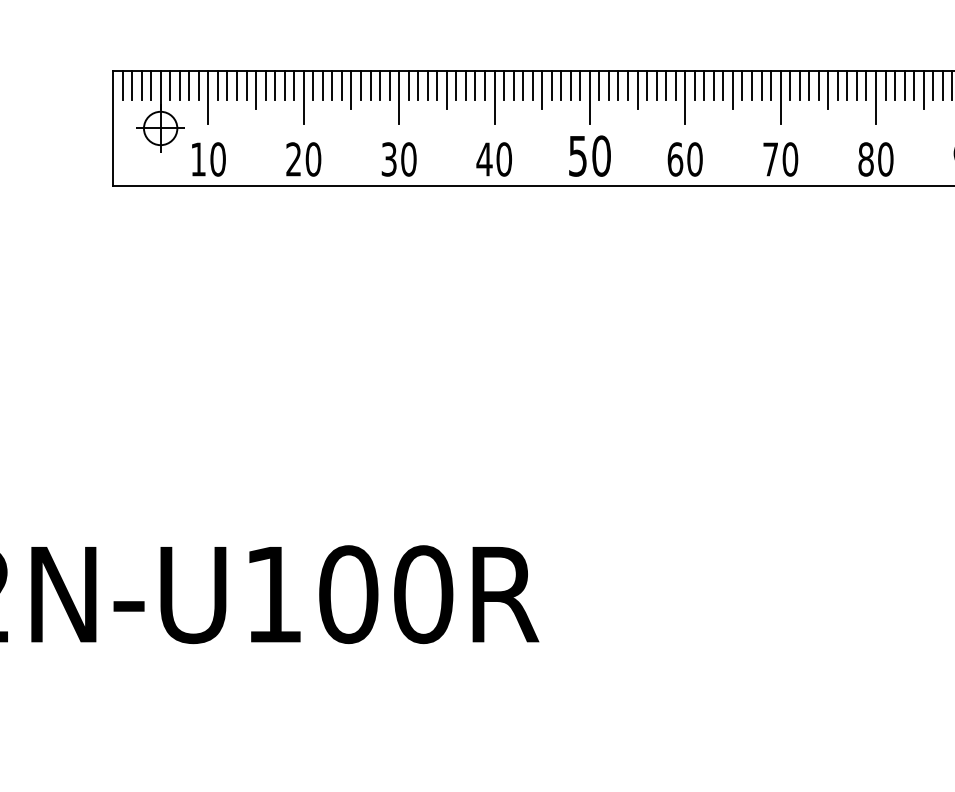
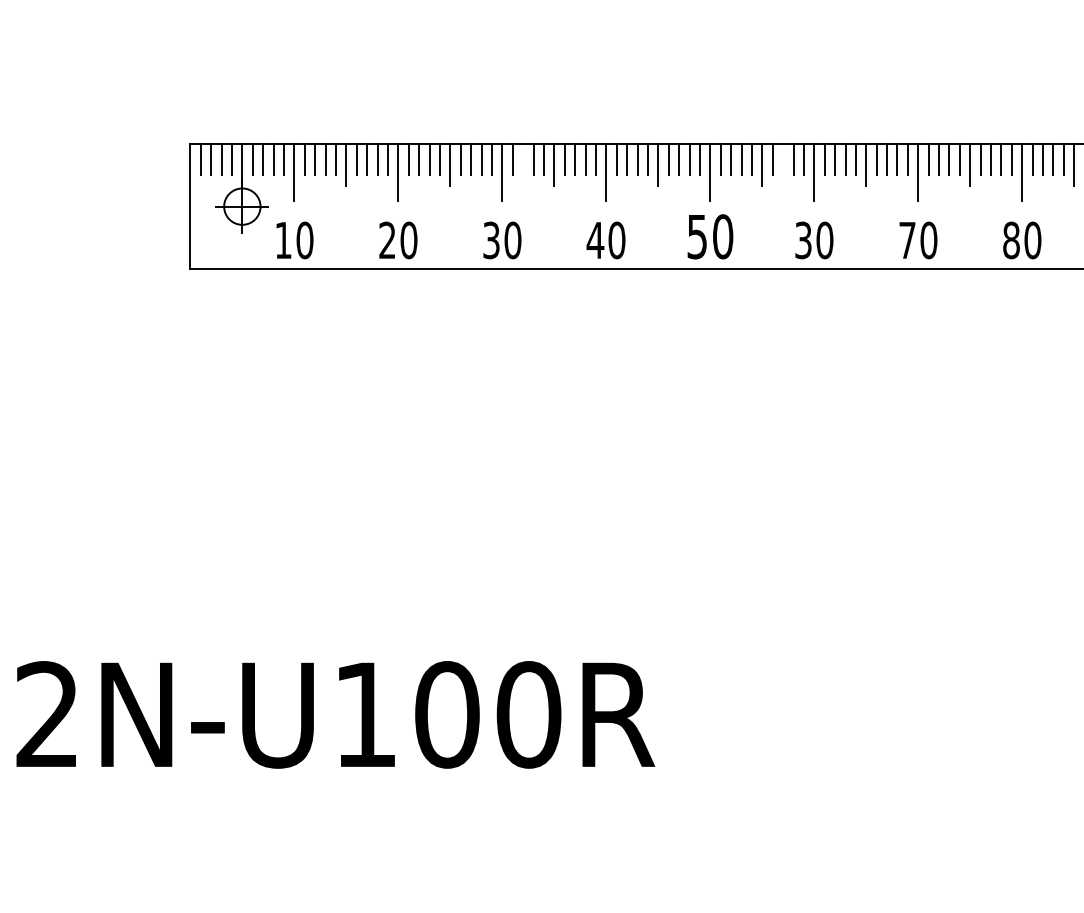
line: (418, 85) -> (523, 159), removed
line: (657, 85) -> (783, 159), removed
text: (675, 159) -> (803, 240), 60 -> 30

